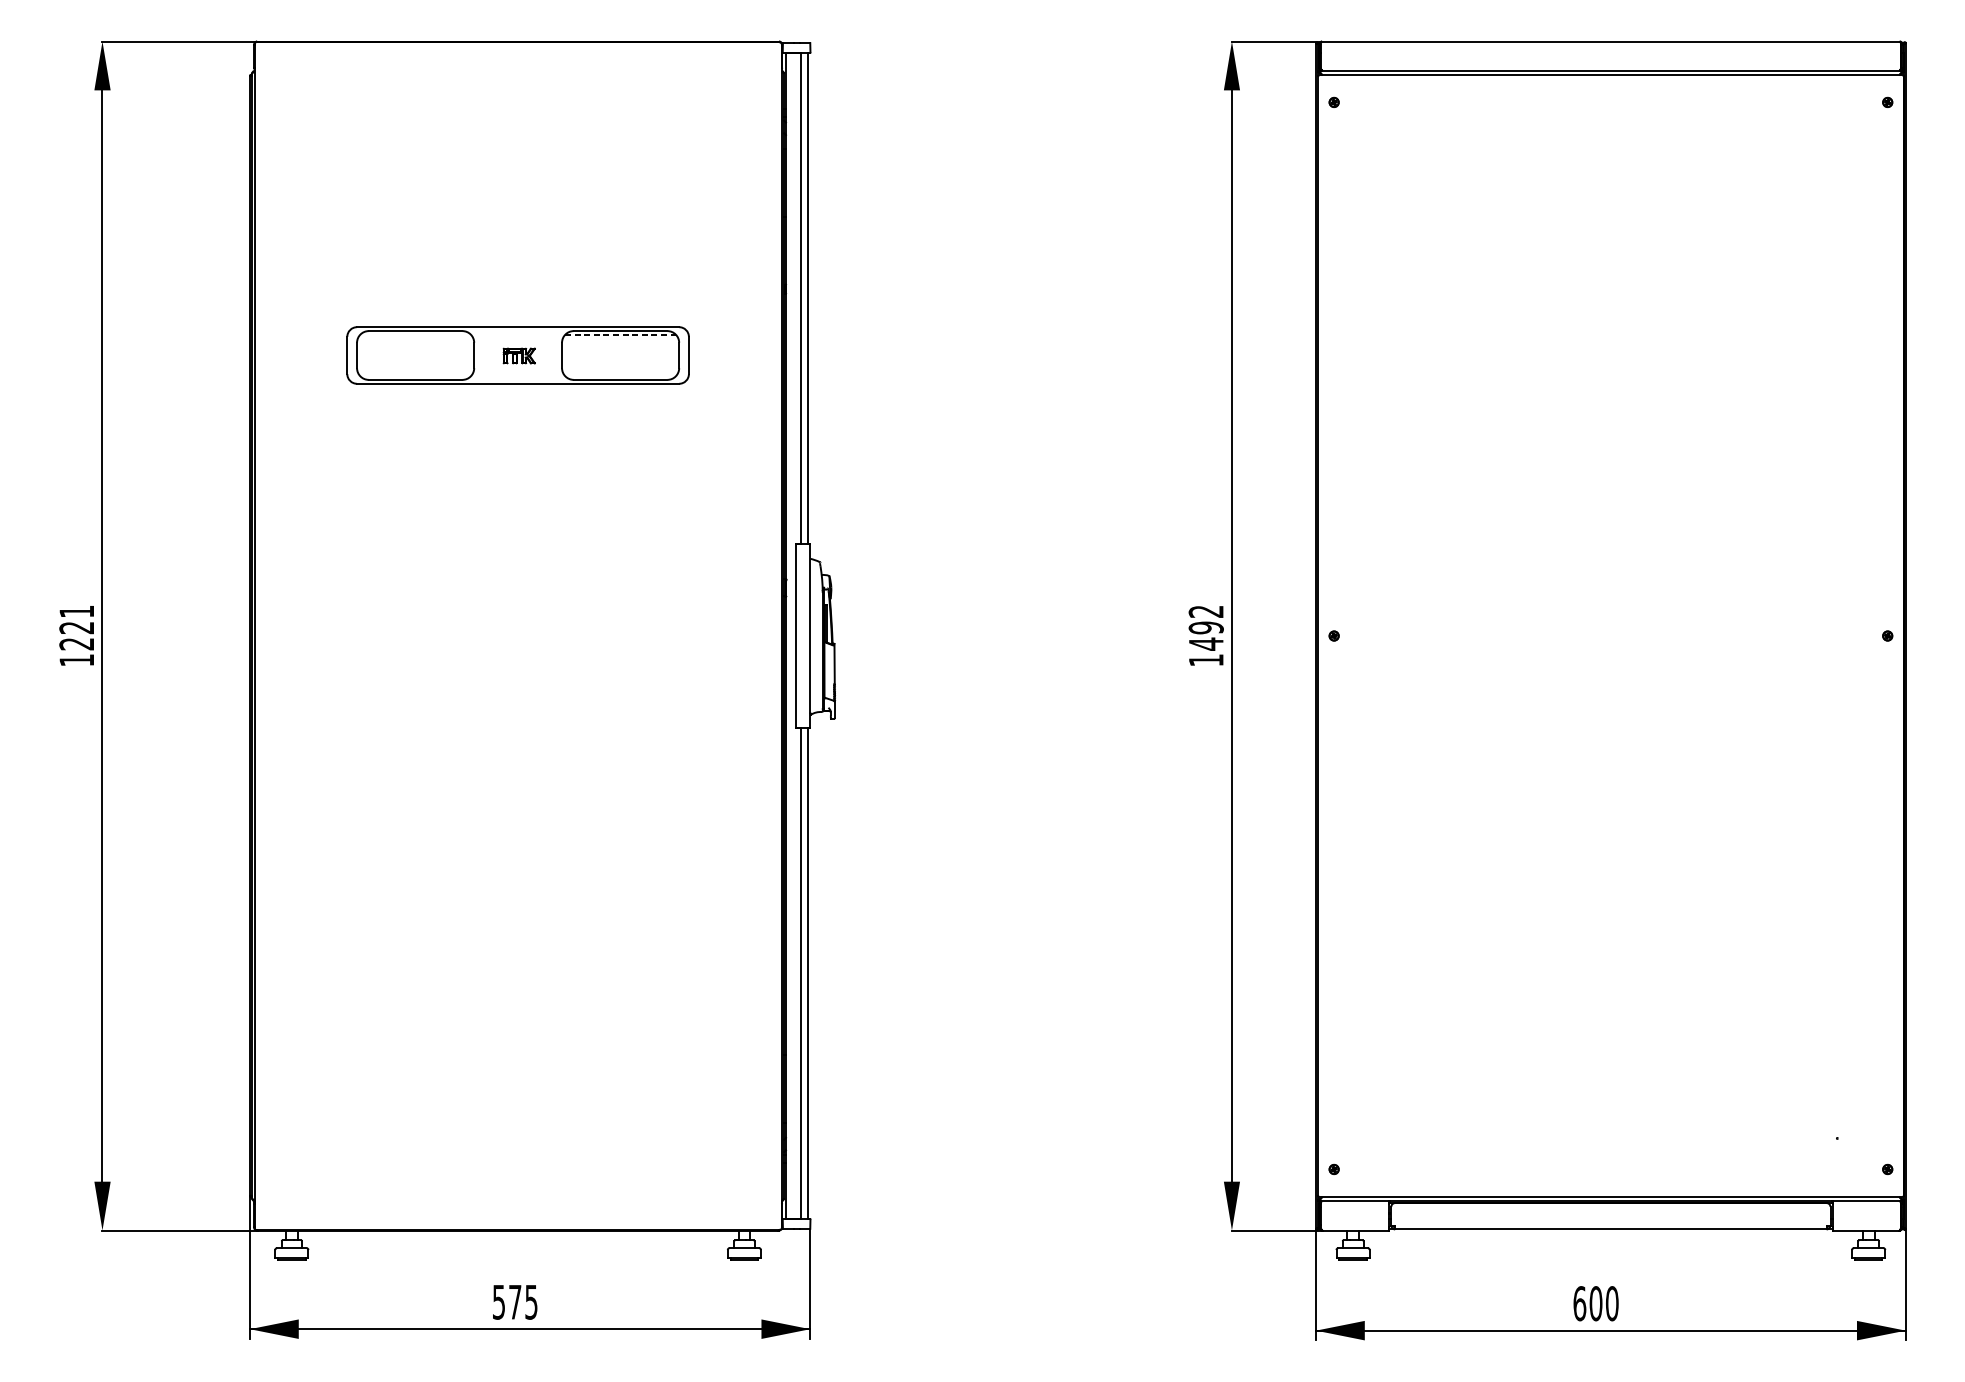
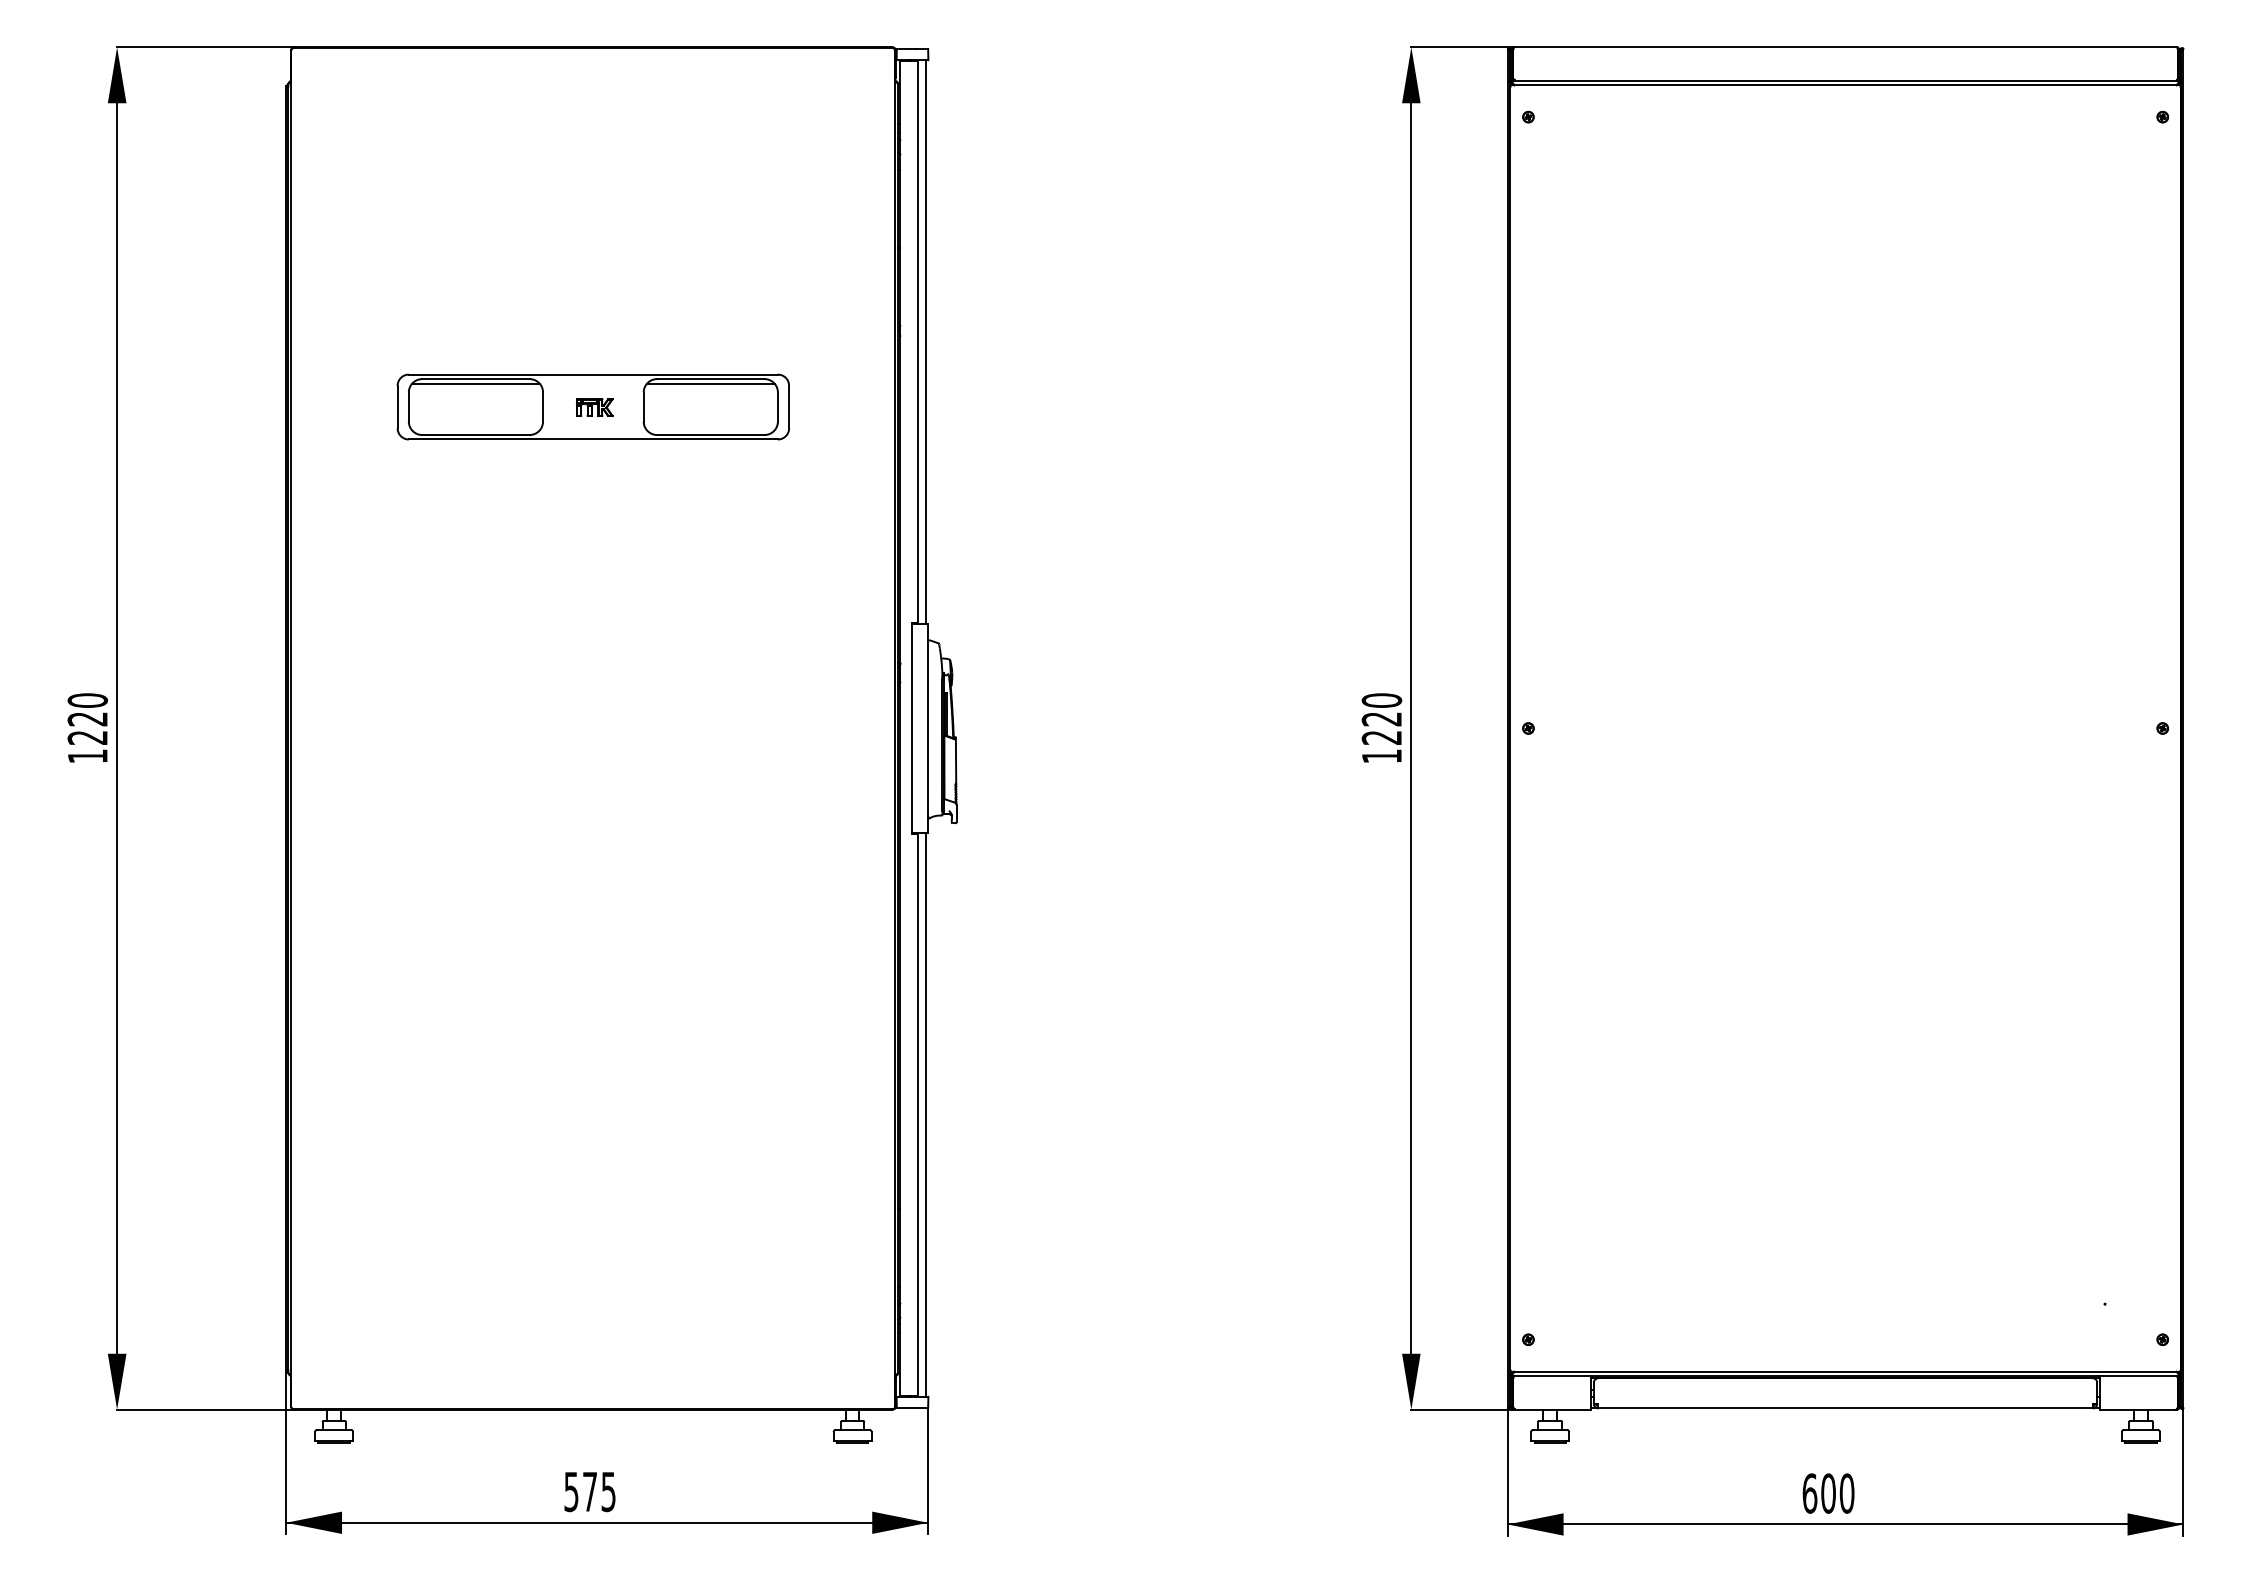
line: (415, 334) -> (475, 383), added
line: (620, 334) -> (710, 383), dashed -> solid
text: (76, 611) -> (87, 700), 1221 -> 1220
text: (1205, 628) -> (1381, 719), 1492 -> 1220

